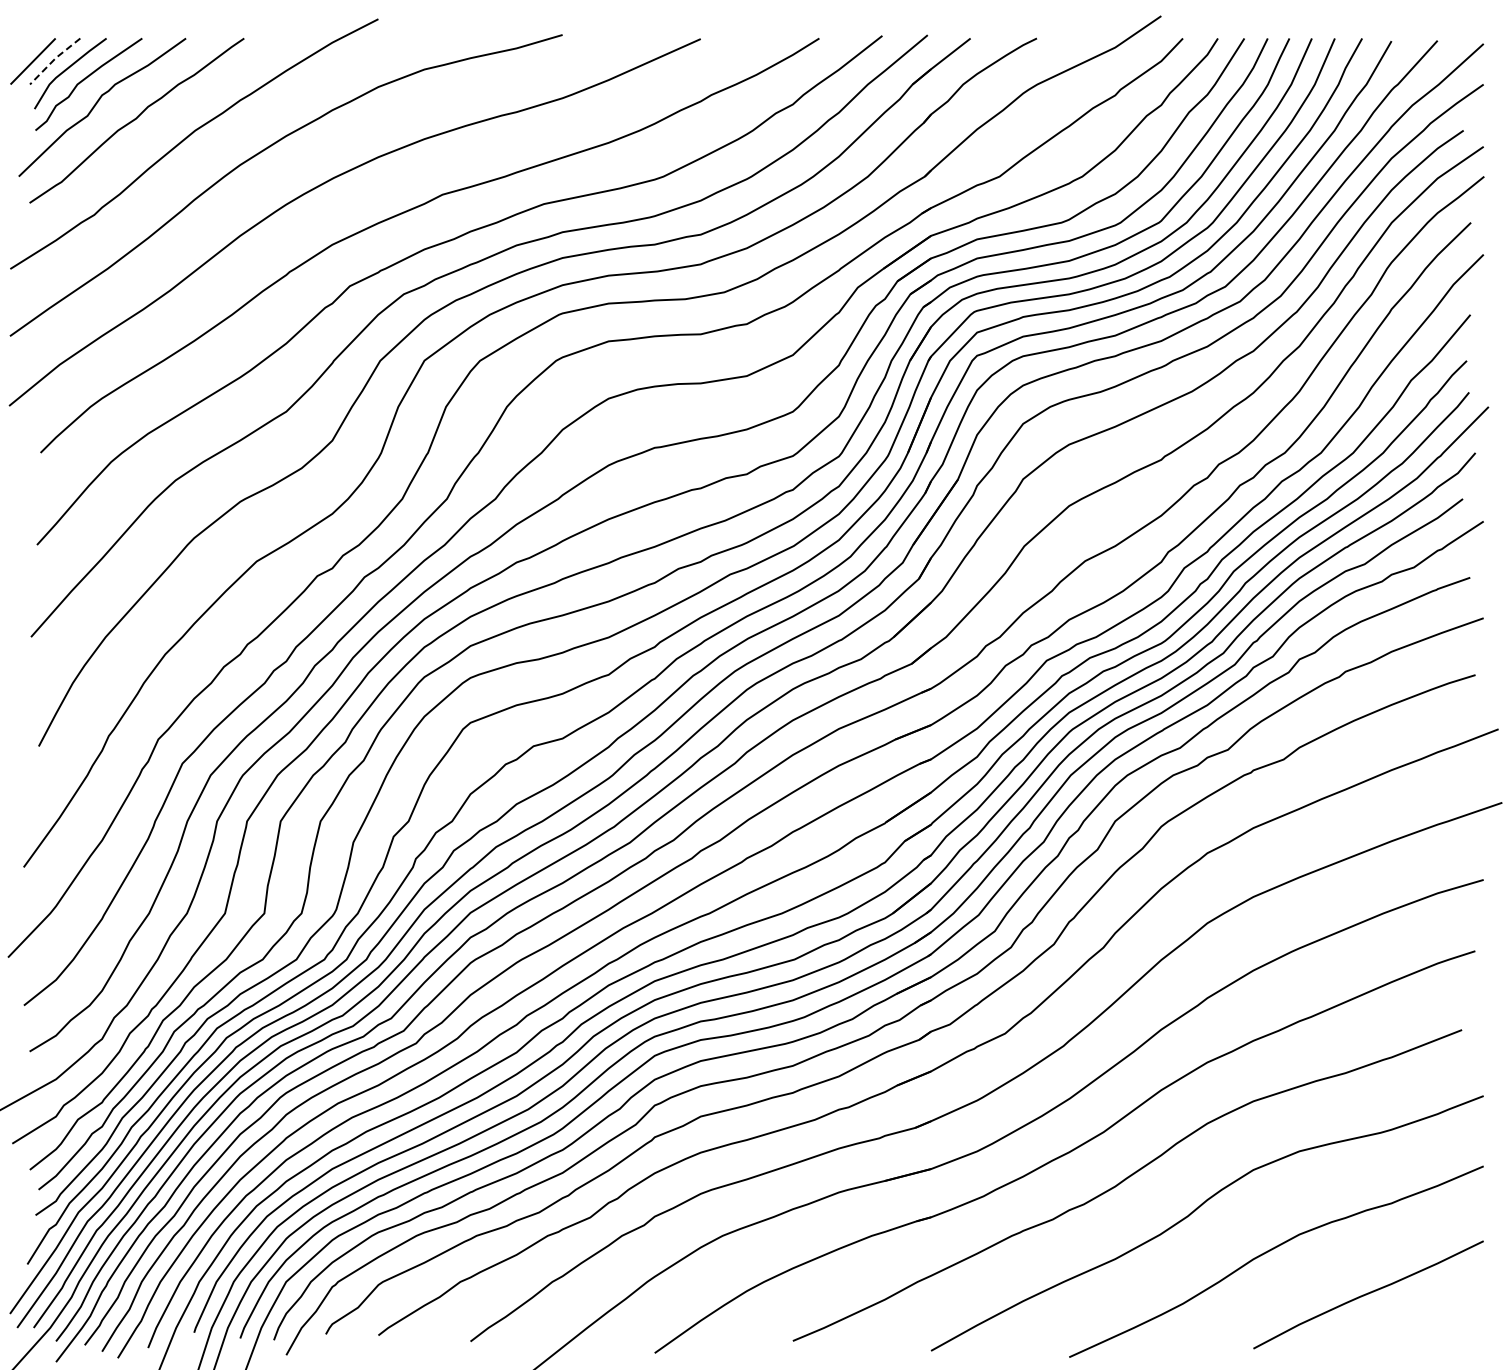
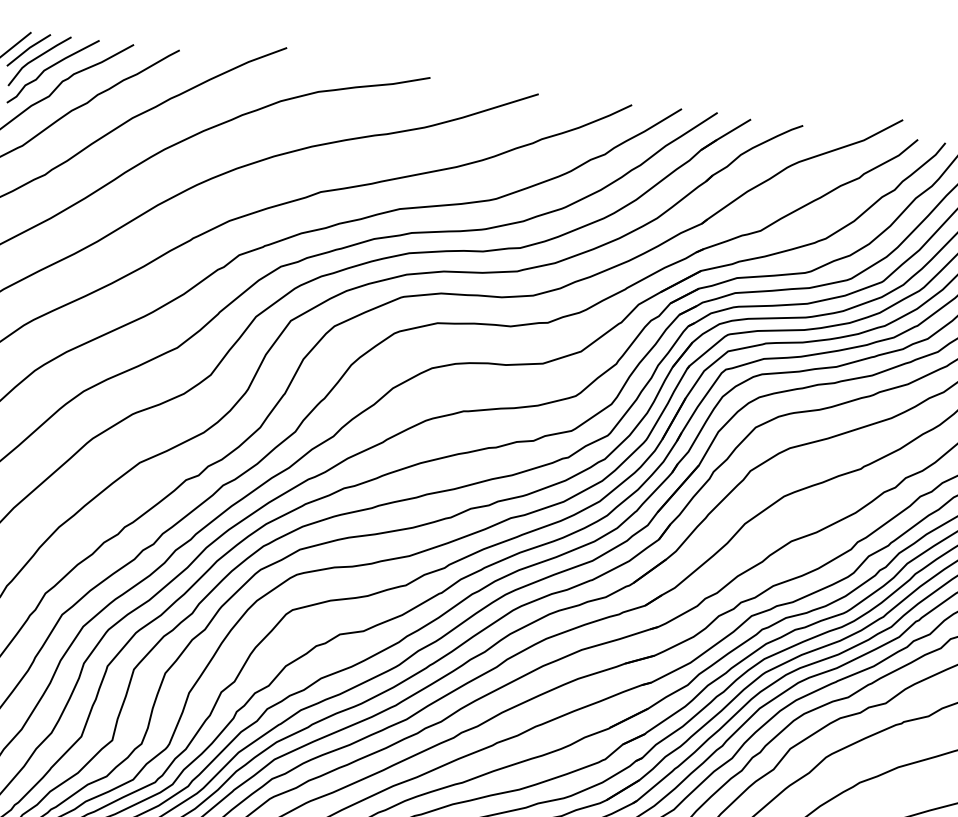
line: (54, 60) -> (28, 49), dashed -> solid

